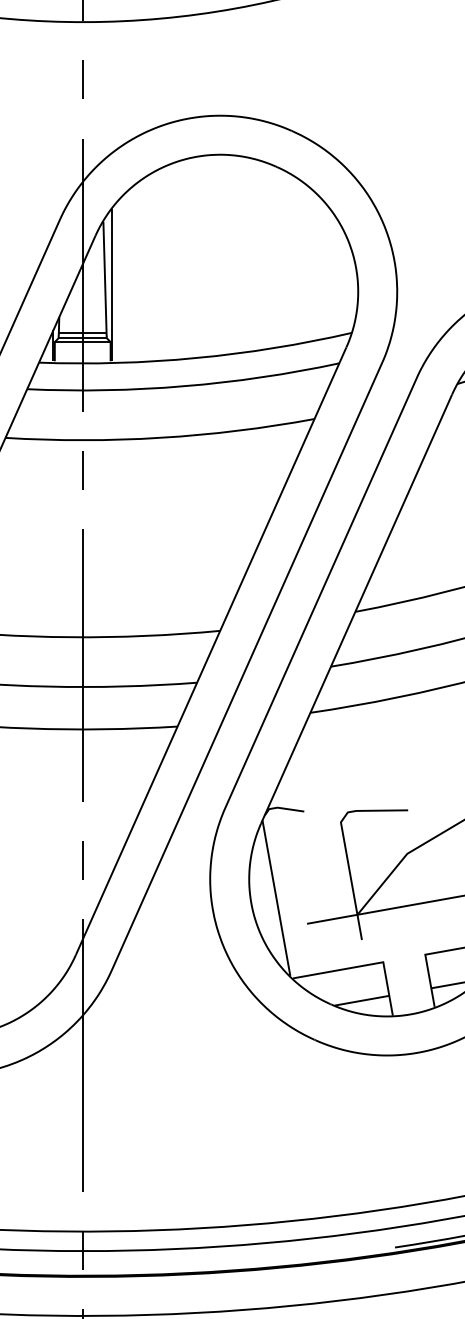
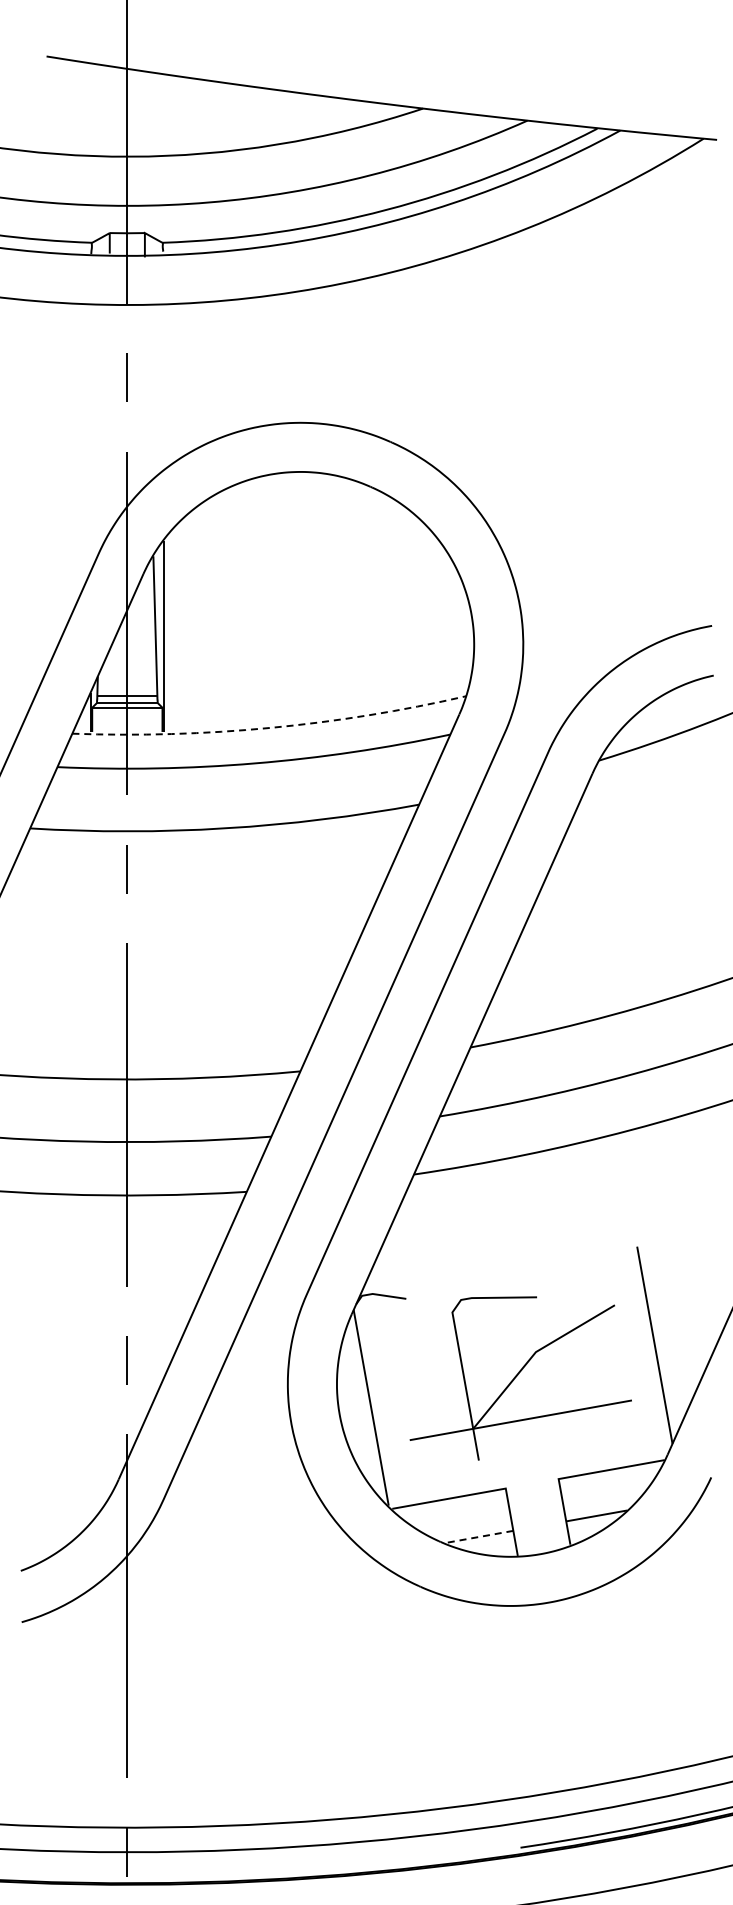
arc: (196, 357) -> (270, 727), solid -> dashed
line: (361, 1001) -> (478, 1537), solid -> dashed

